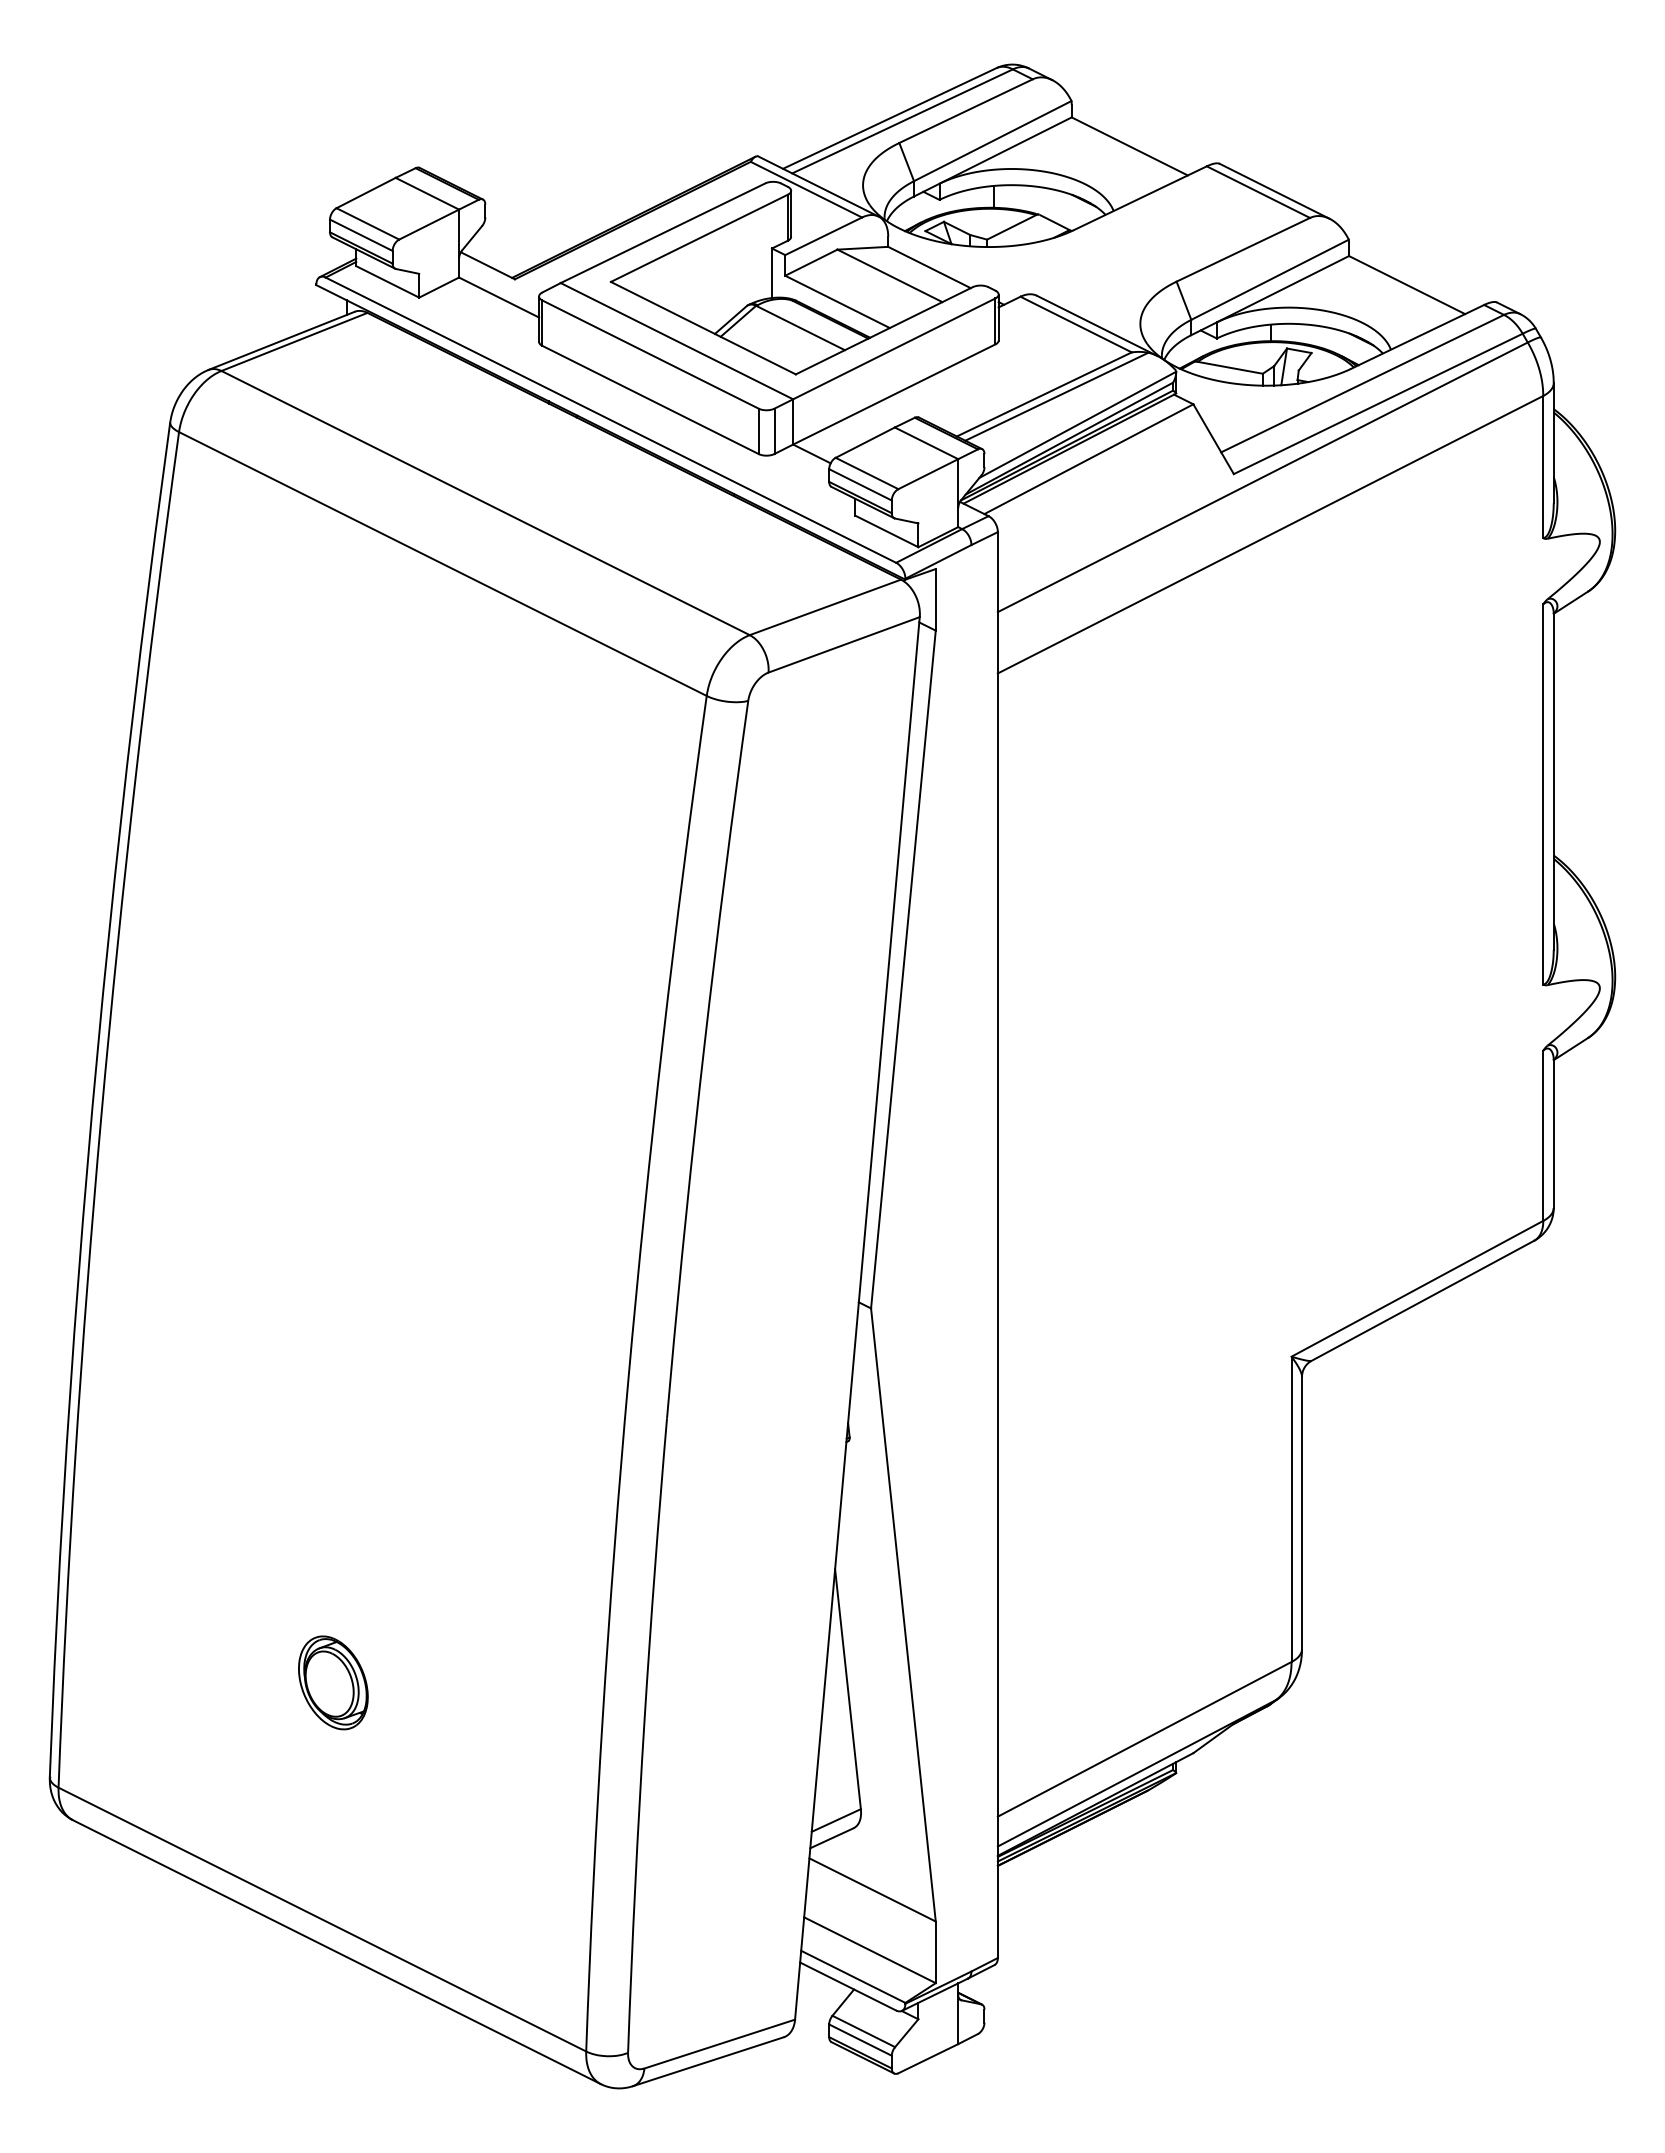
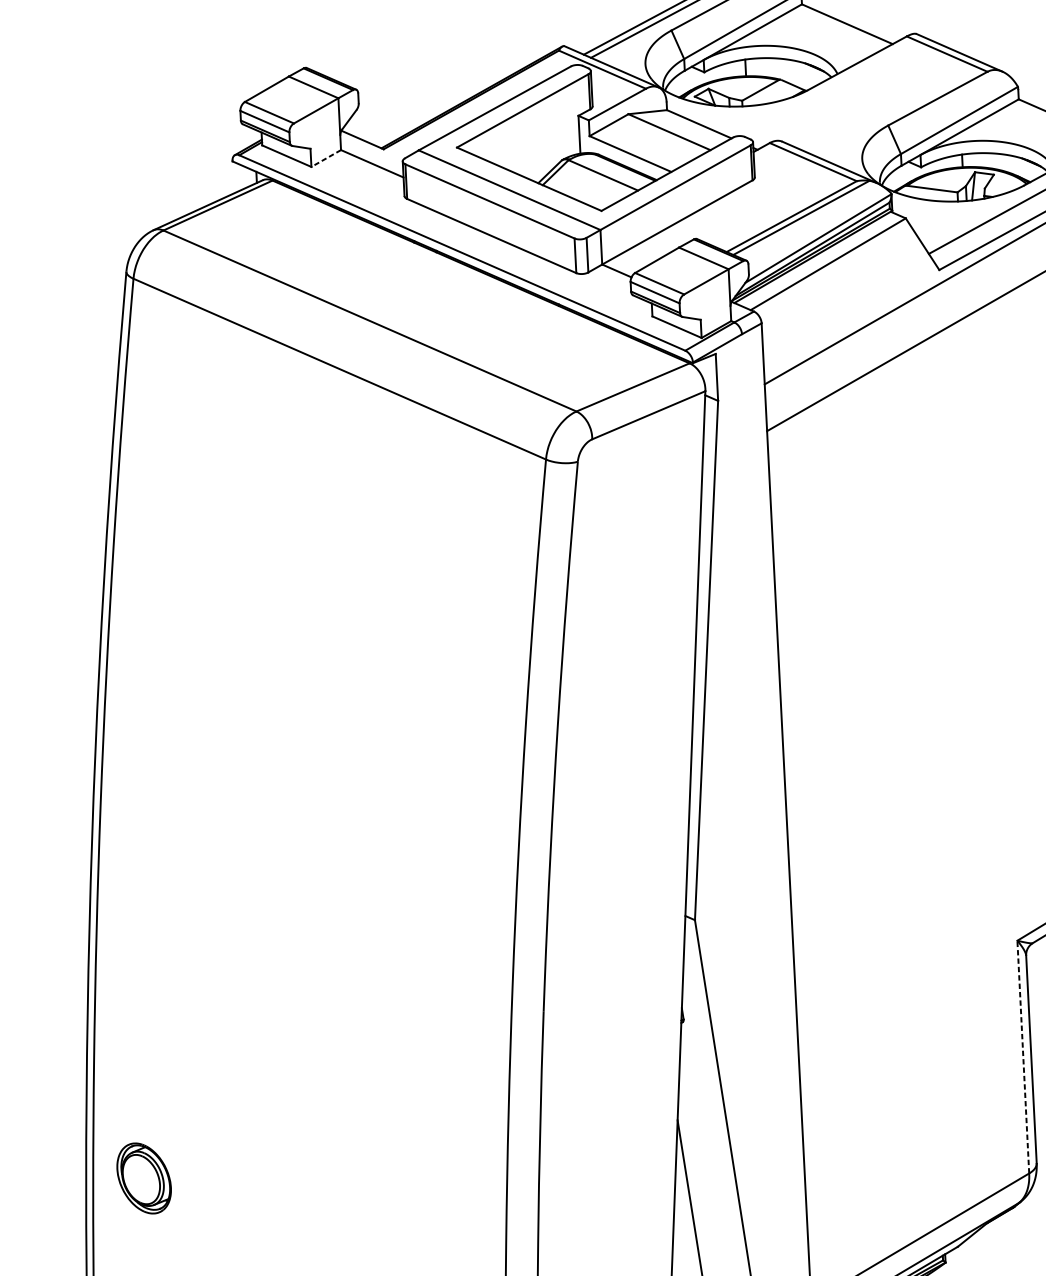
line: (438, 287) -> (325, 158), solid -> dashed
line: (1291, 1509) -> (1023, 1057), solid -> dashed
part: (333, 1682) -> (144, 1178), moved

